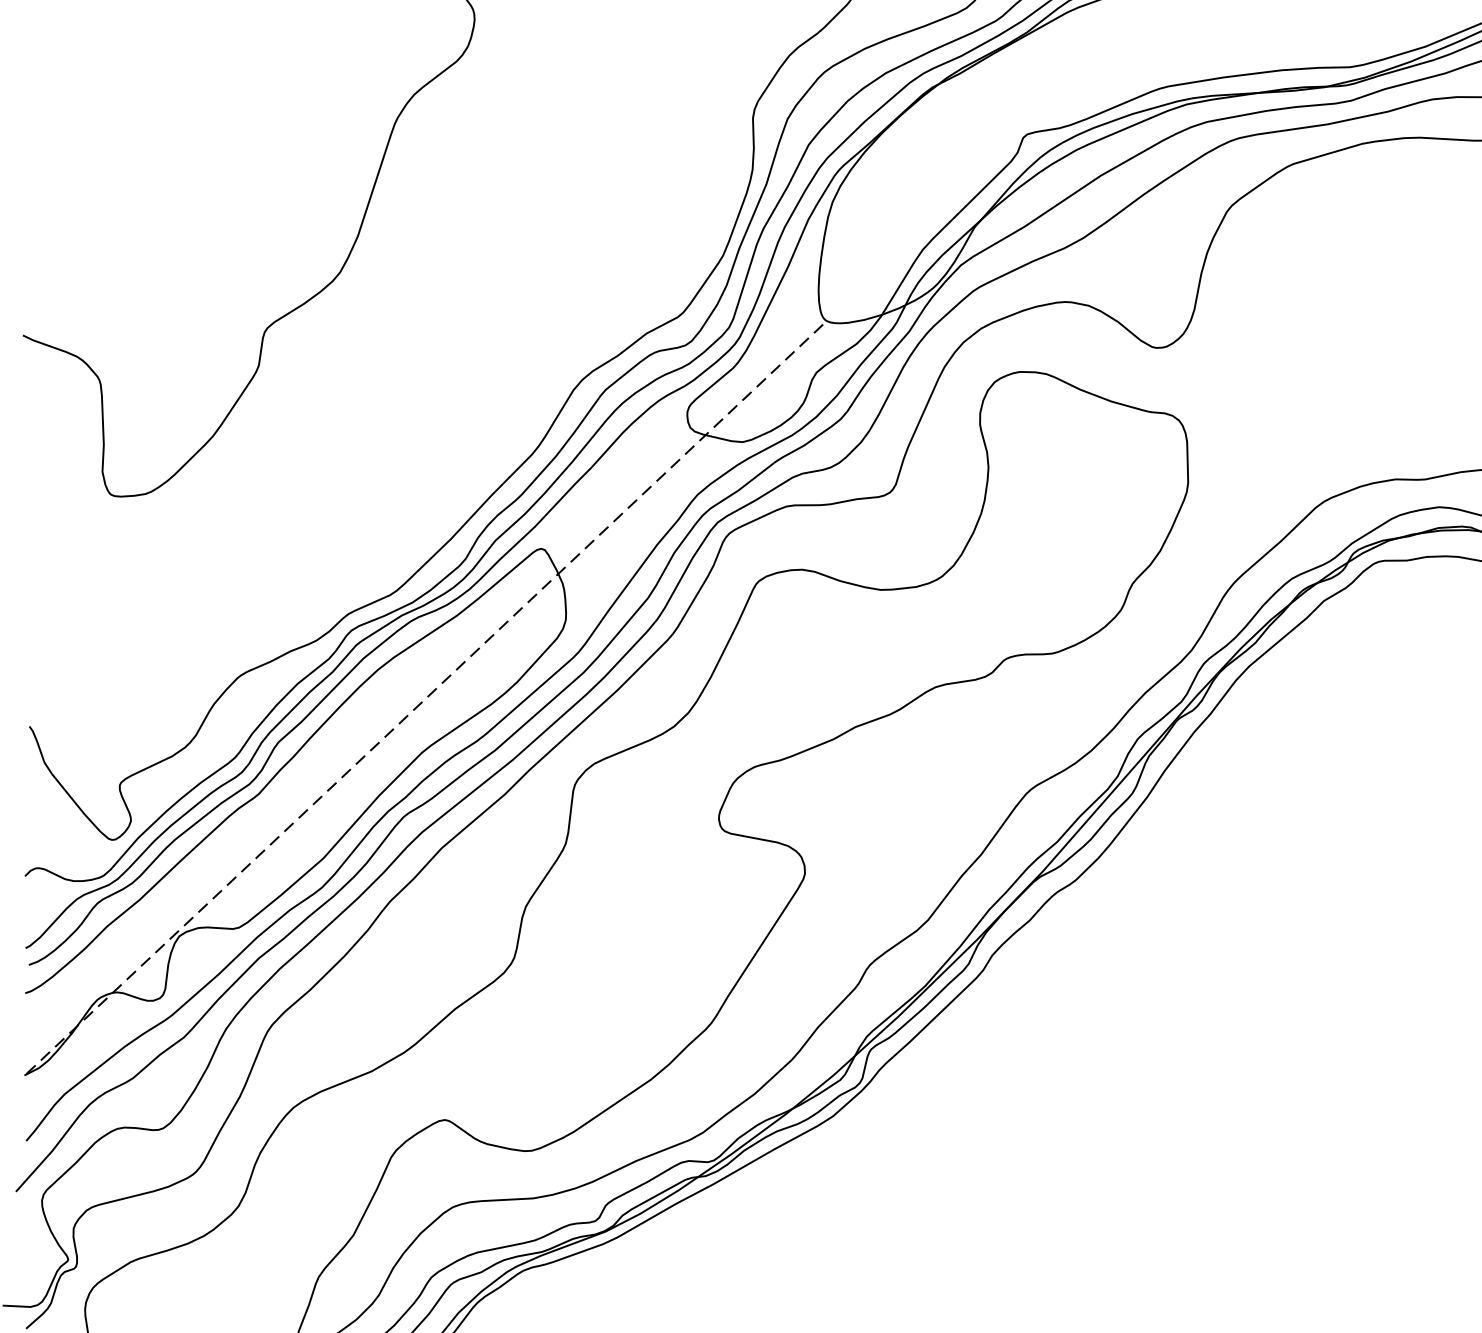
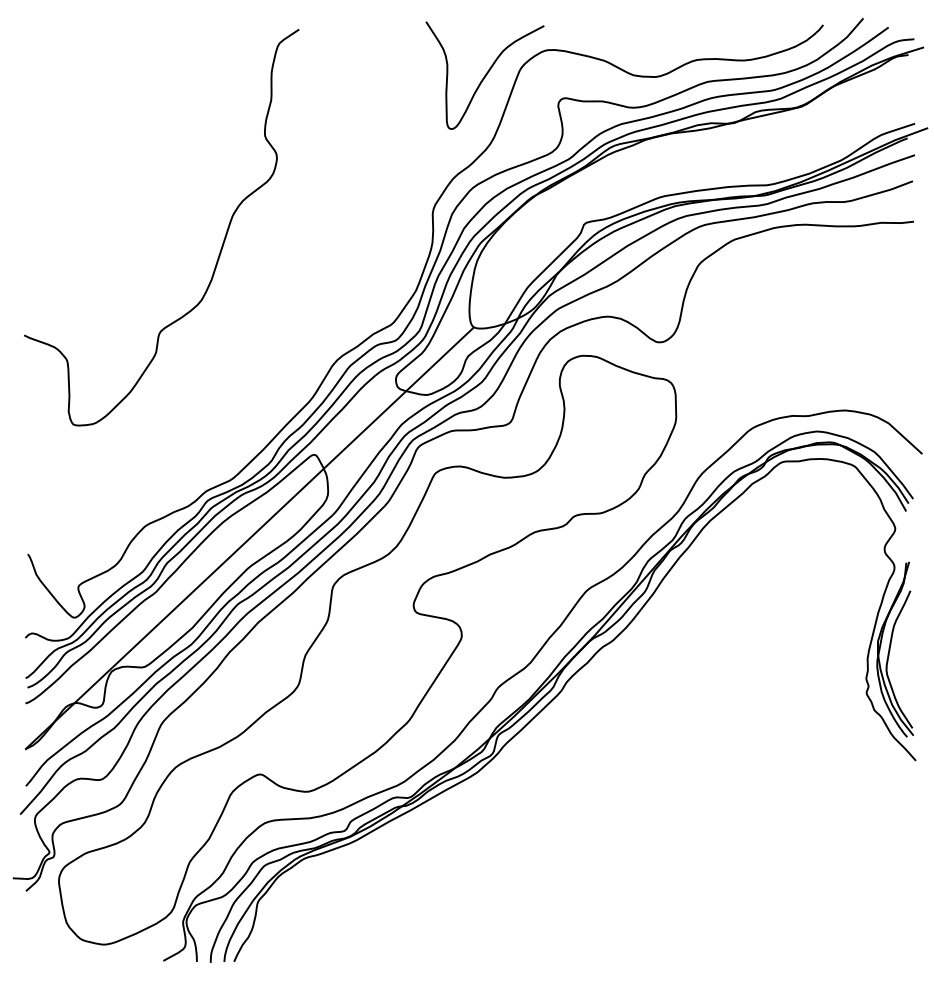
line: (427, 696) -> (250, 537), dashed -> solid

